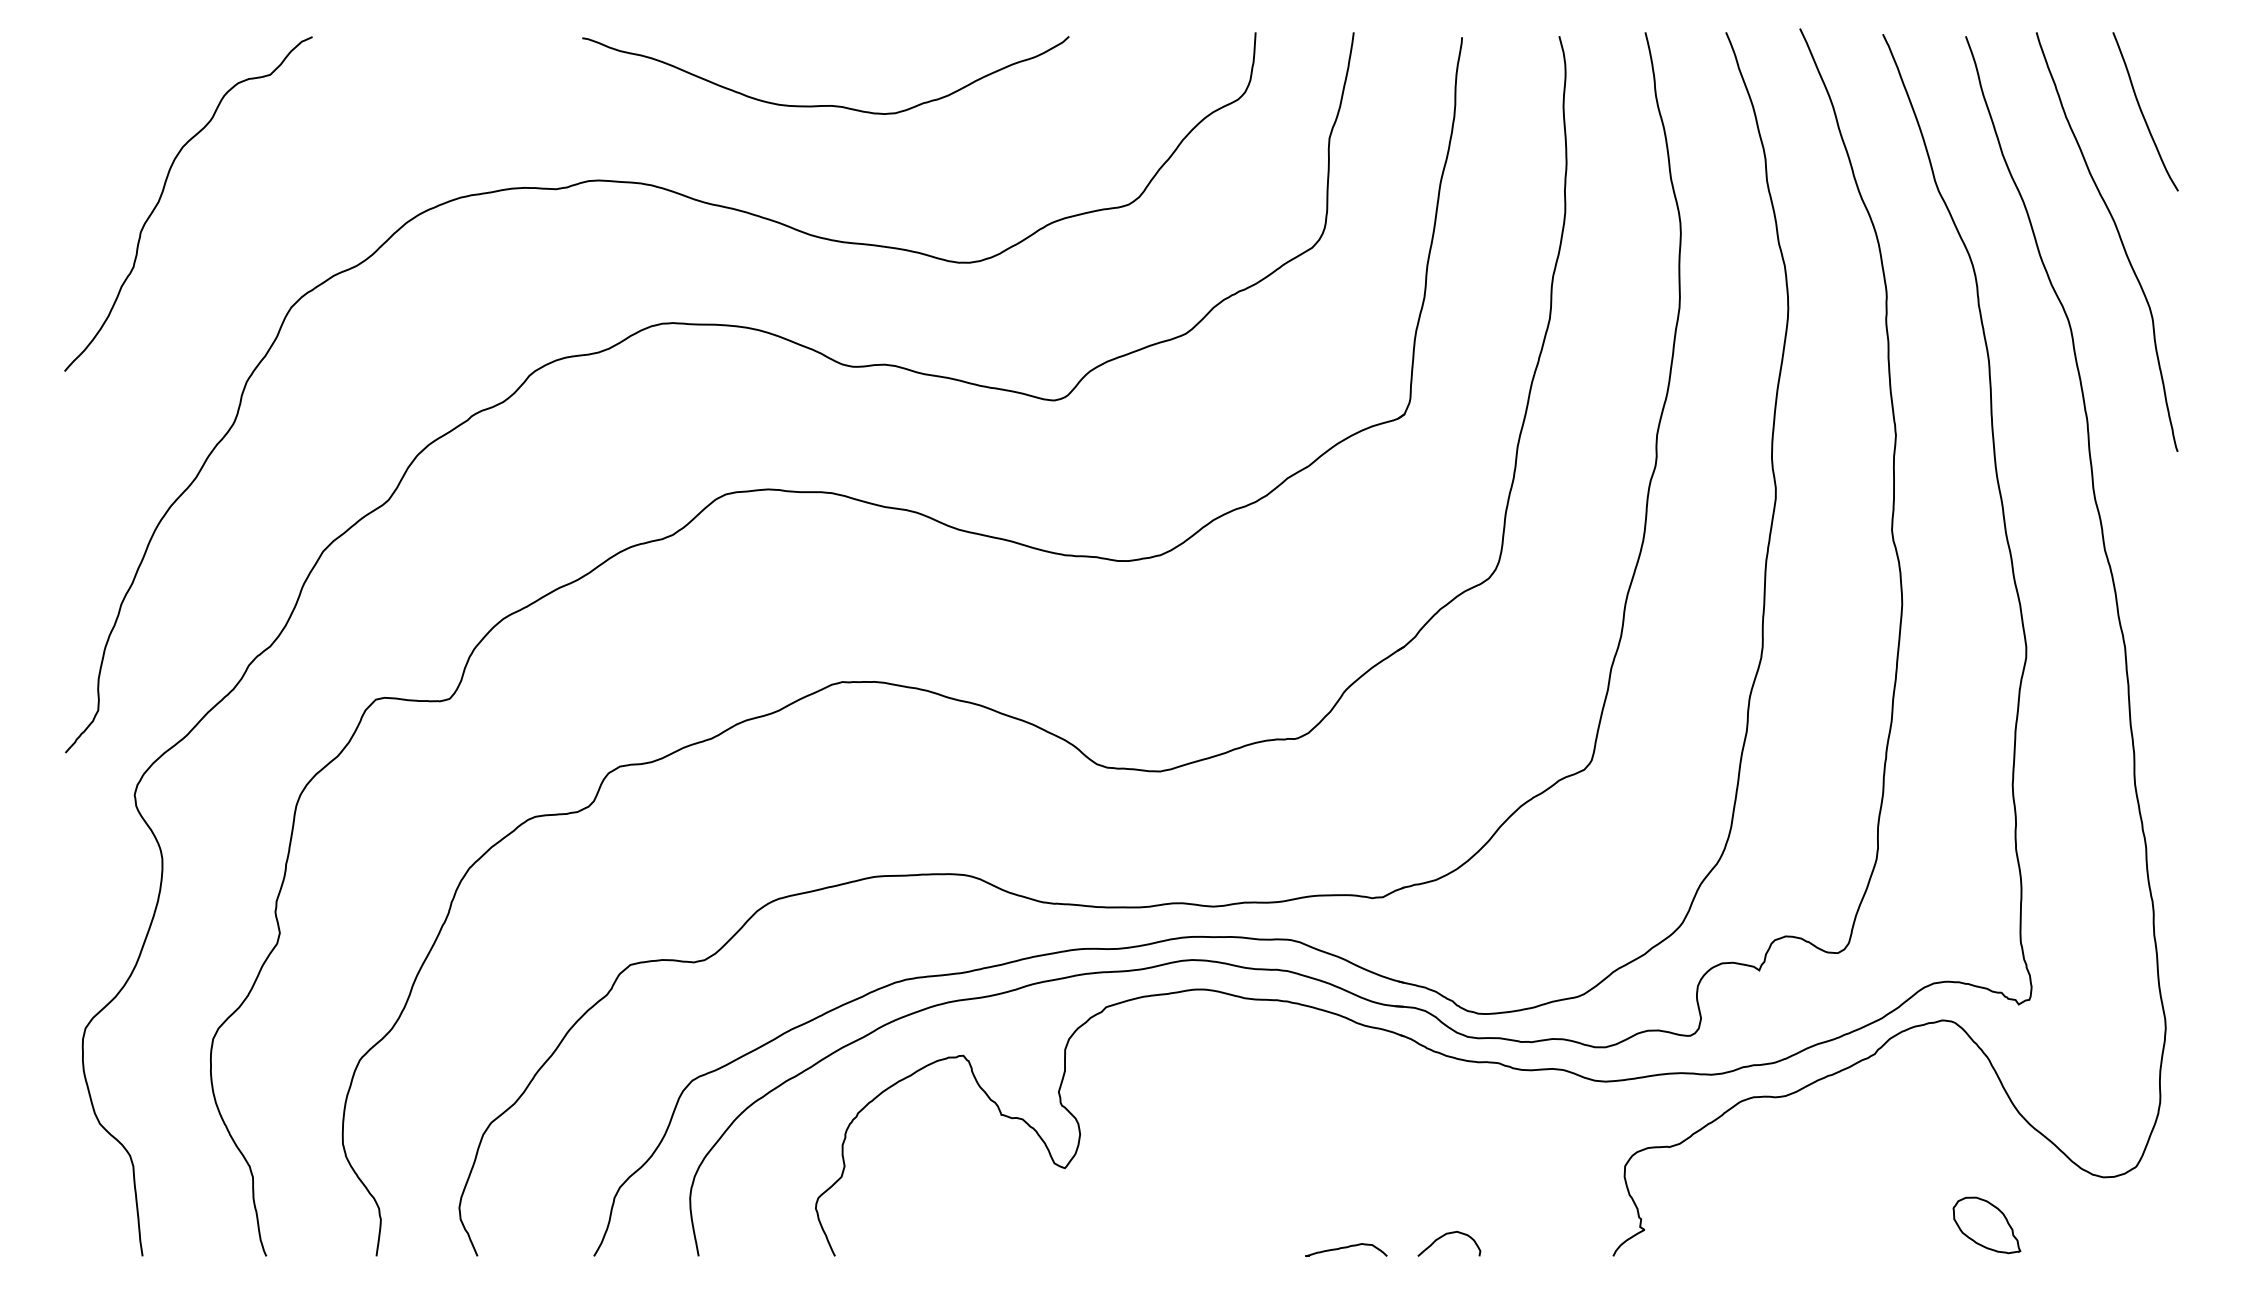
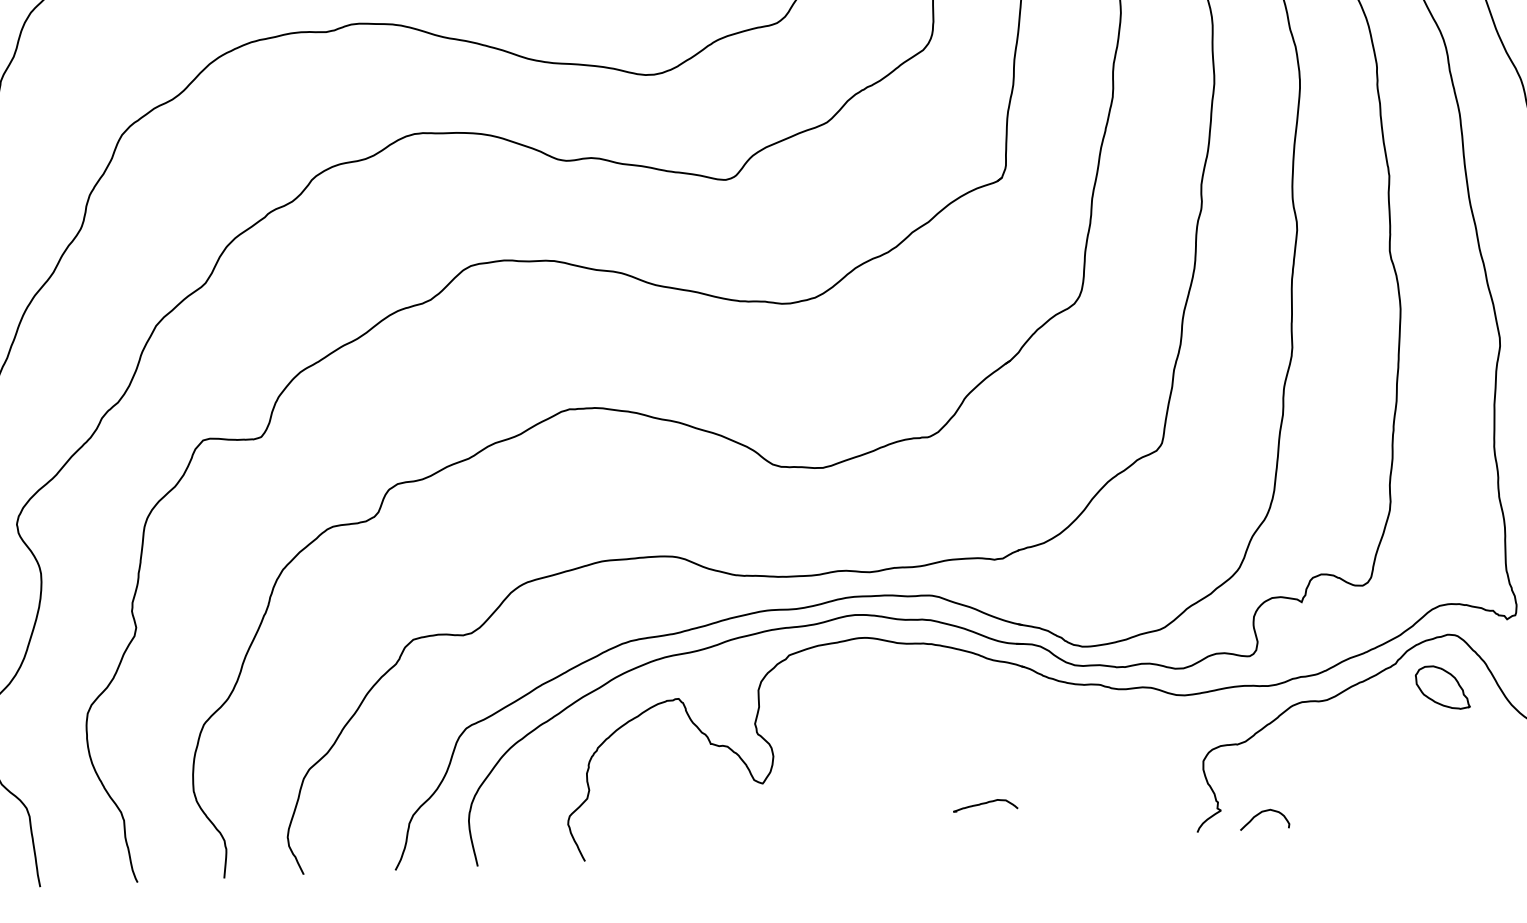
part: (1986, 1225) -> (1442, 687), moved
curve: (1444, 1236) -> (1260, 813), moved
part: (1346, 1250) -> (985, 805), moved

